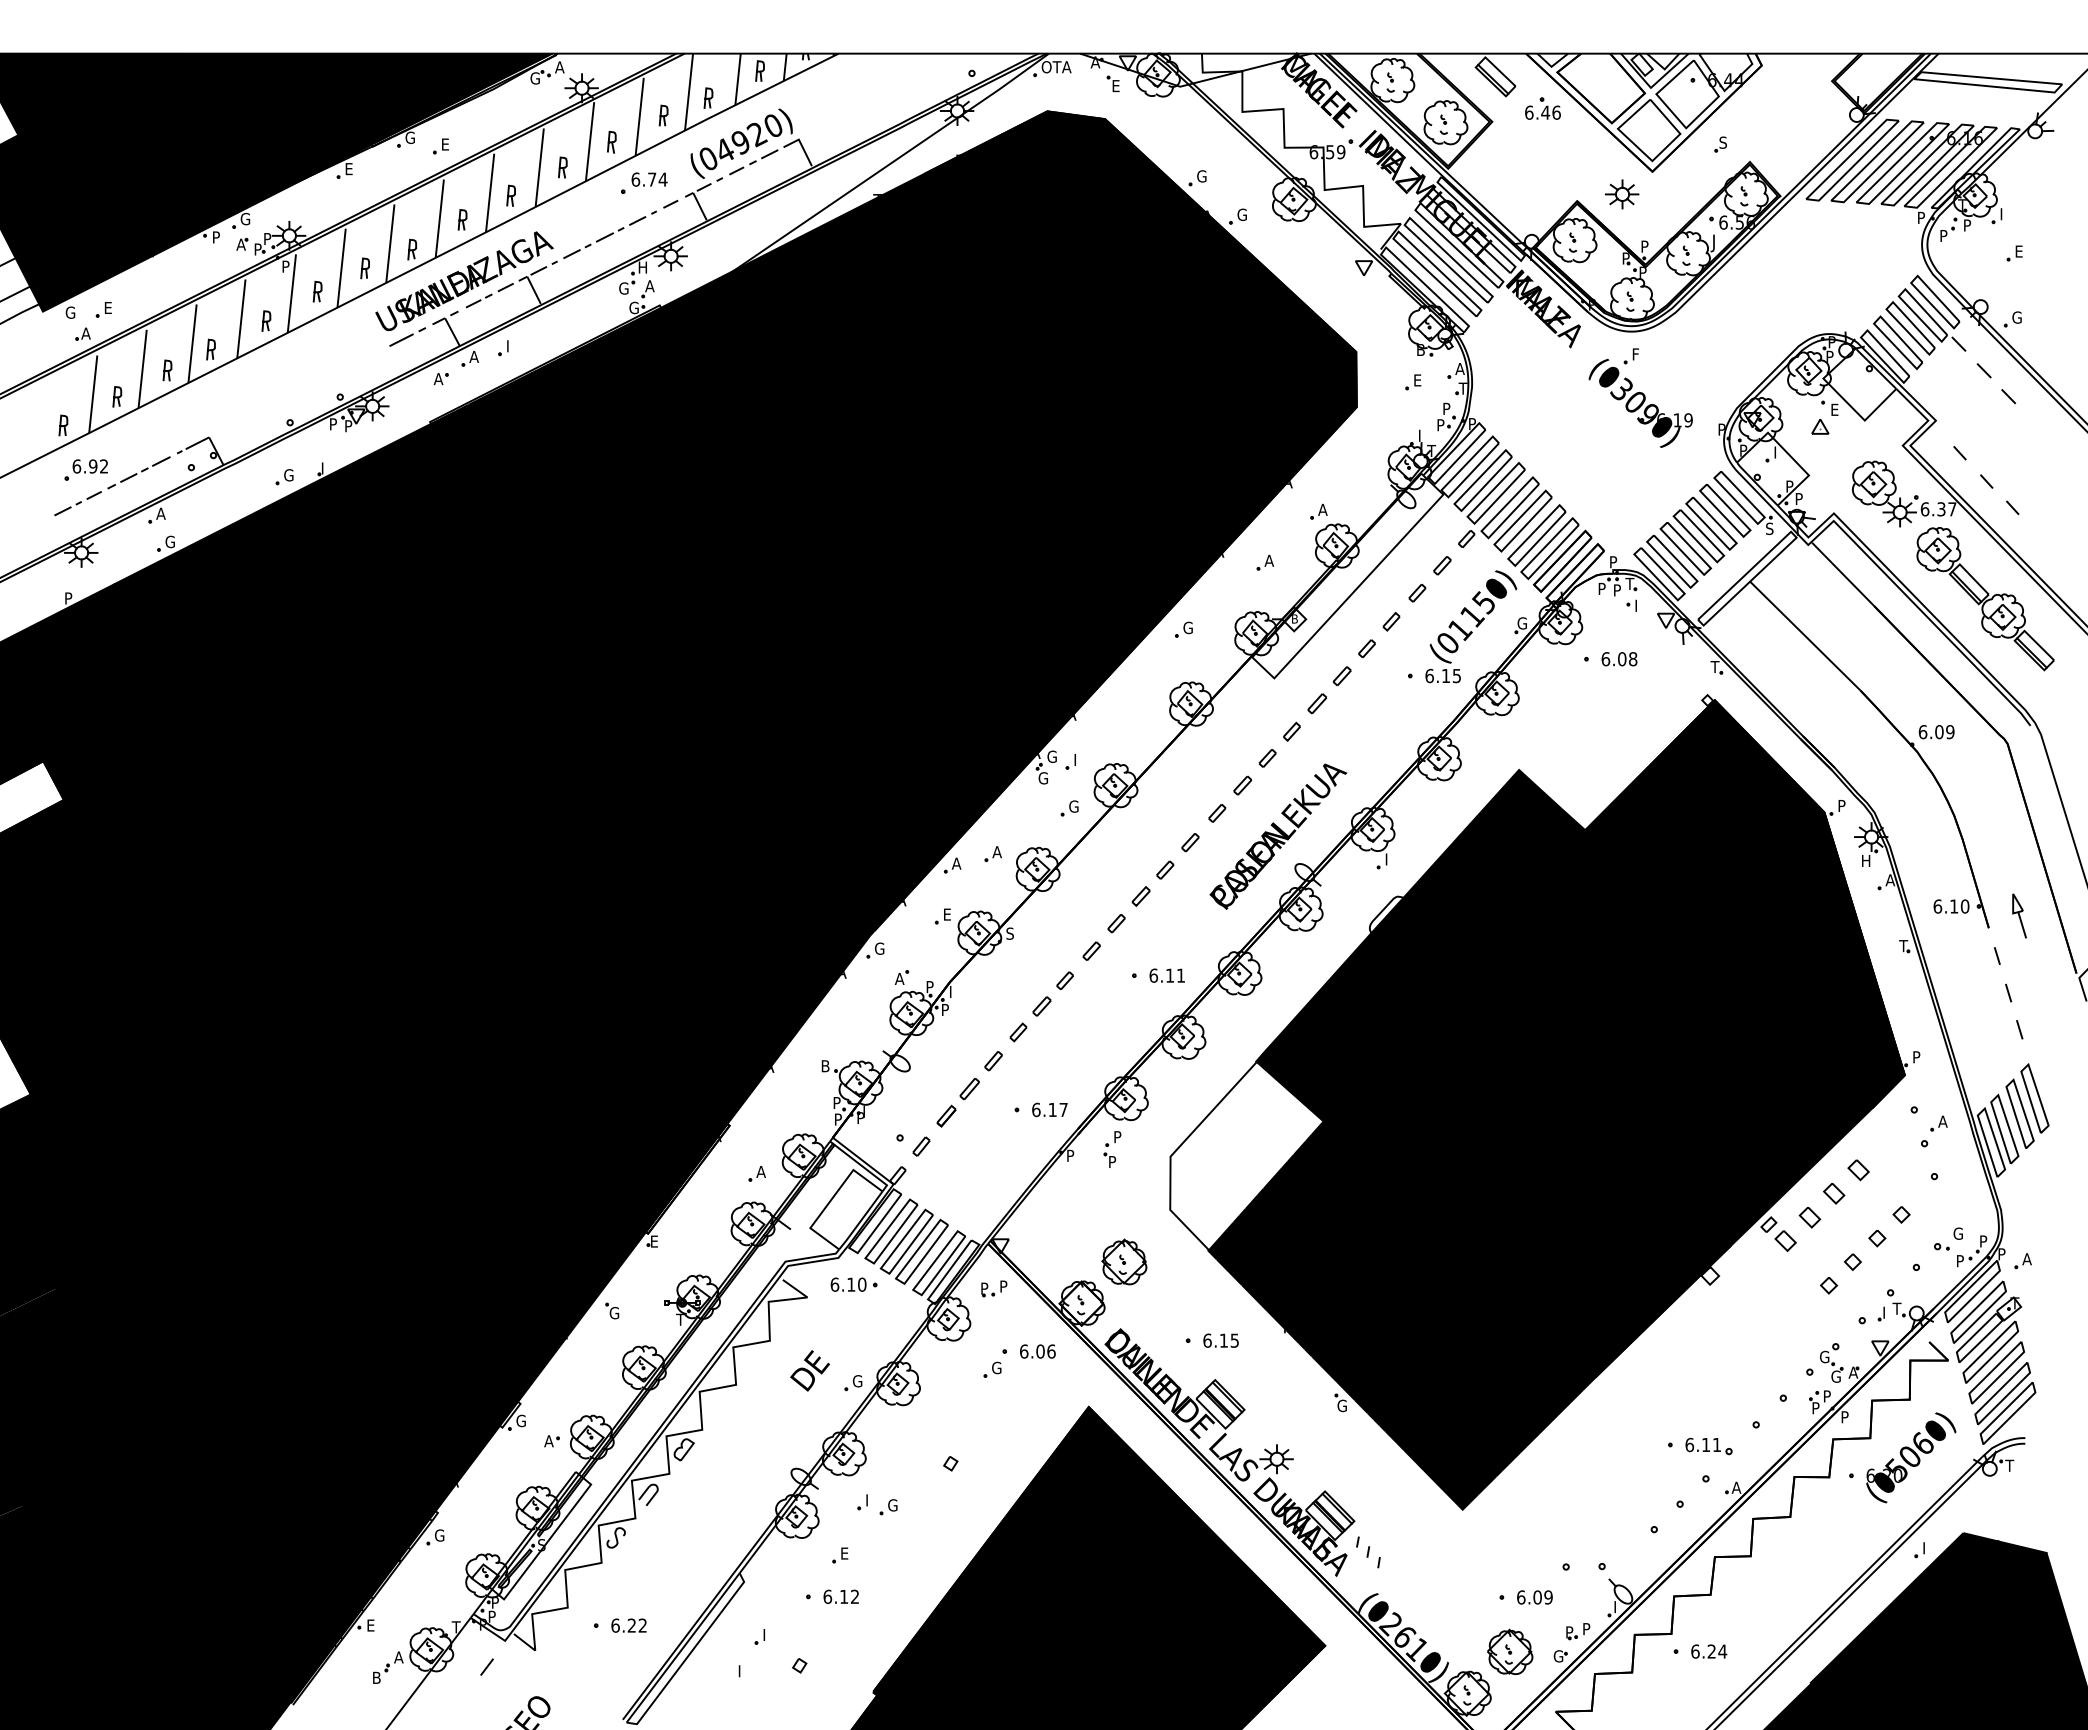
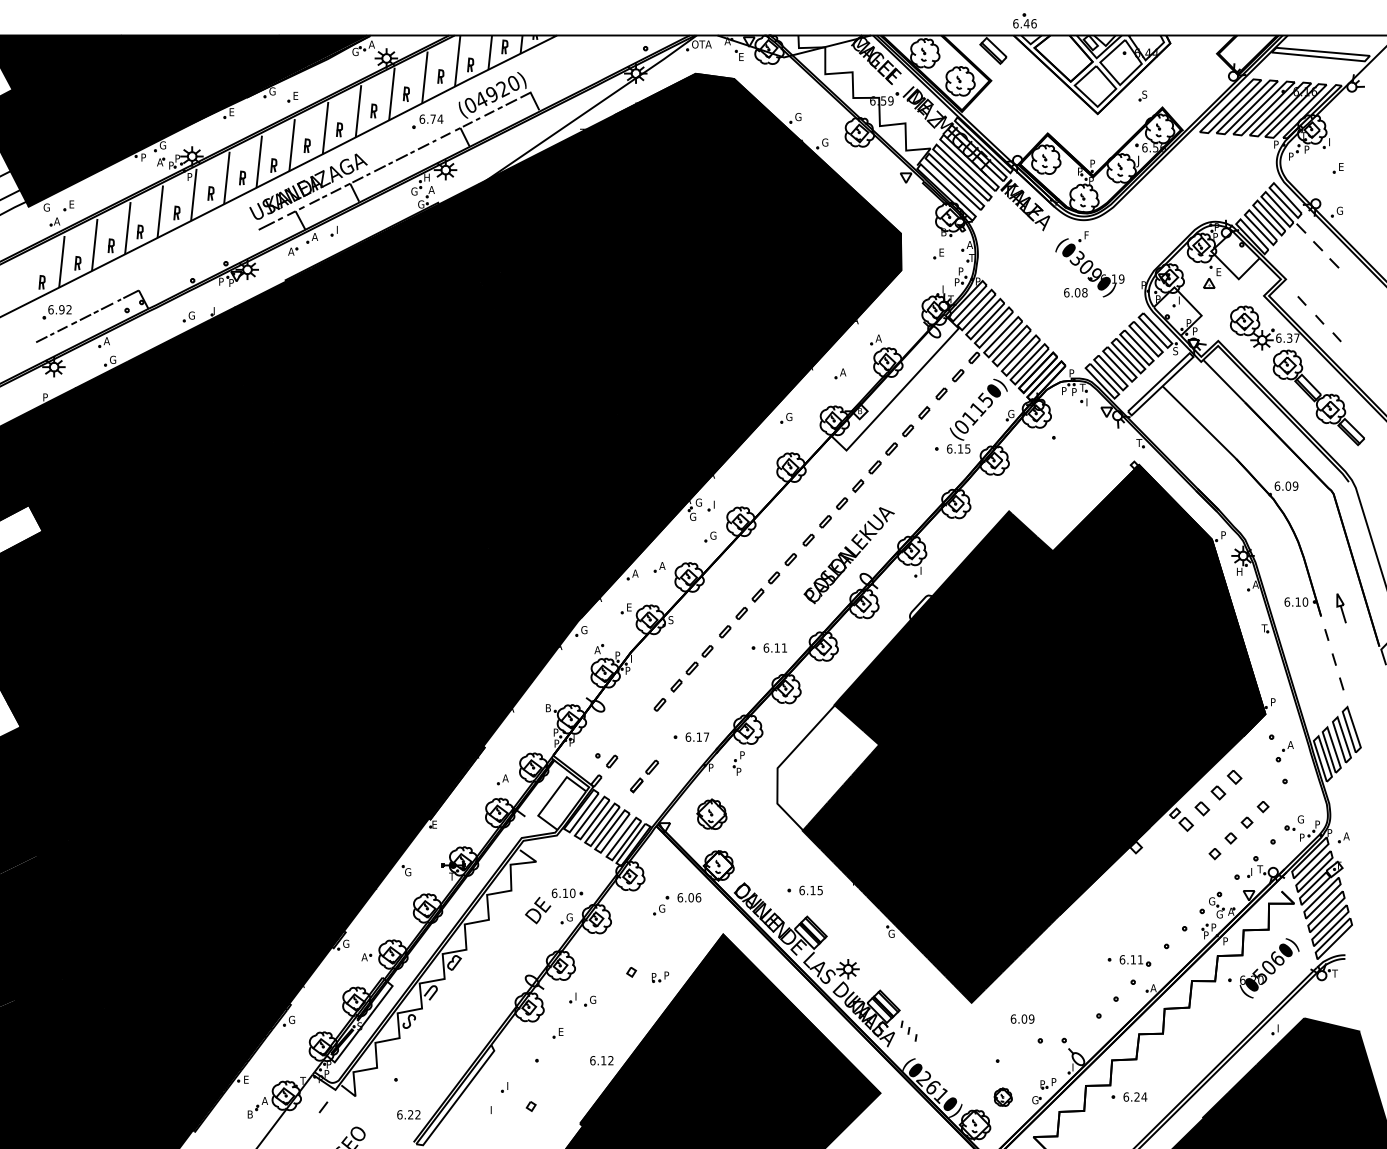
part: (1542, 107) -> (1024, 20), moved
part: (1622, 193) -> (1077, 128), removed
text: (1619, 658) -> (1075, 292), moved
part: (958, 1102) -> (644, 776), moved
part: (1123, 1260) -> (711, 813), moved
part: (854, 1283) -> (567, 892), moved
part: (994, 1287) -> (660, 976), moved
text: (840, 1596) -> (601, 1060), moved
text: (1534, 1596) -> (1022, 1018), moved
text: (628, 1625) -> (408, 1114), moved
part: (1509, 1650) -> (1002, 1096), size x0.6

